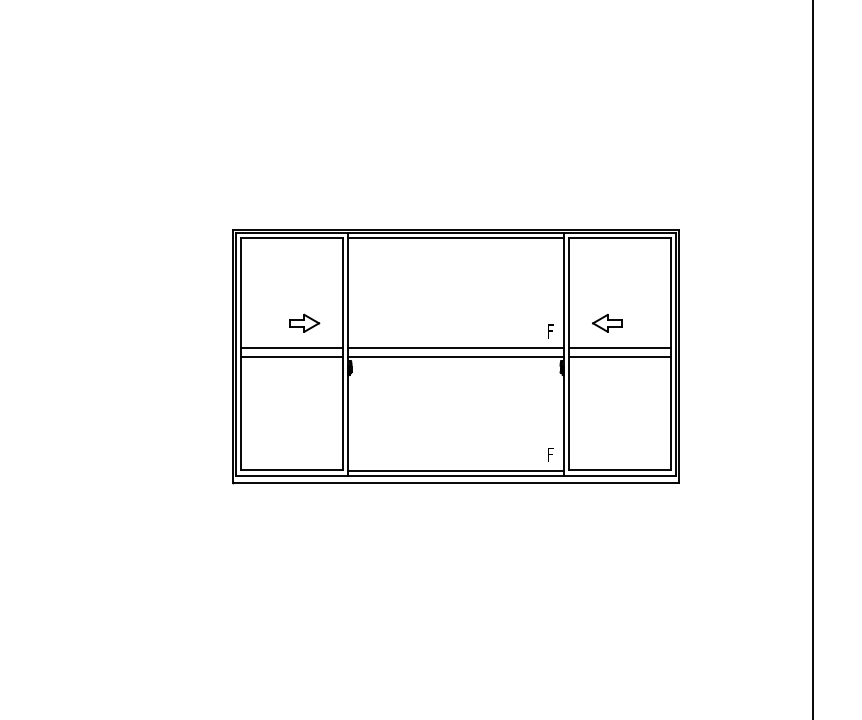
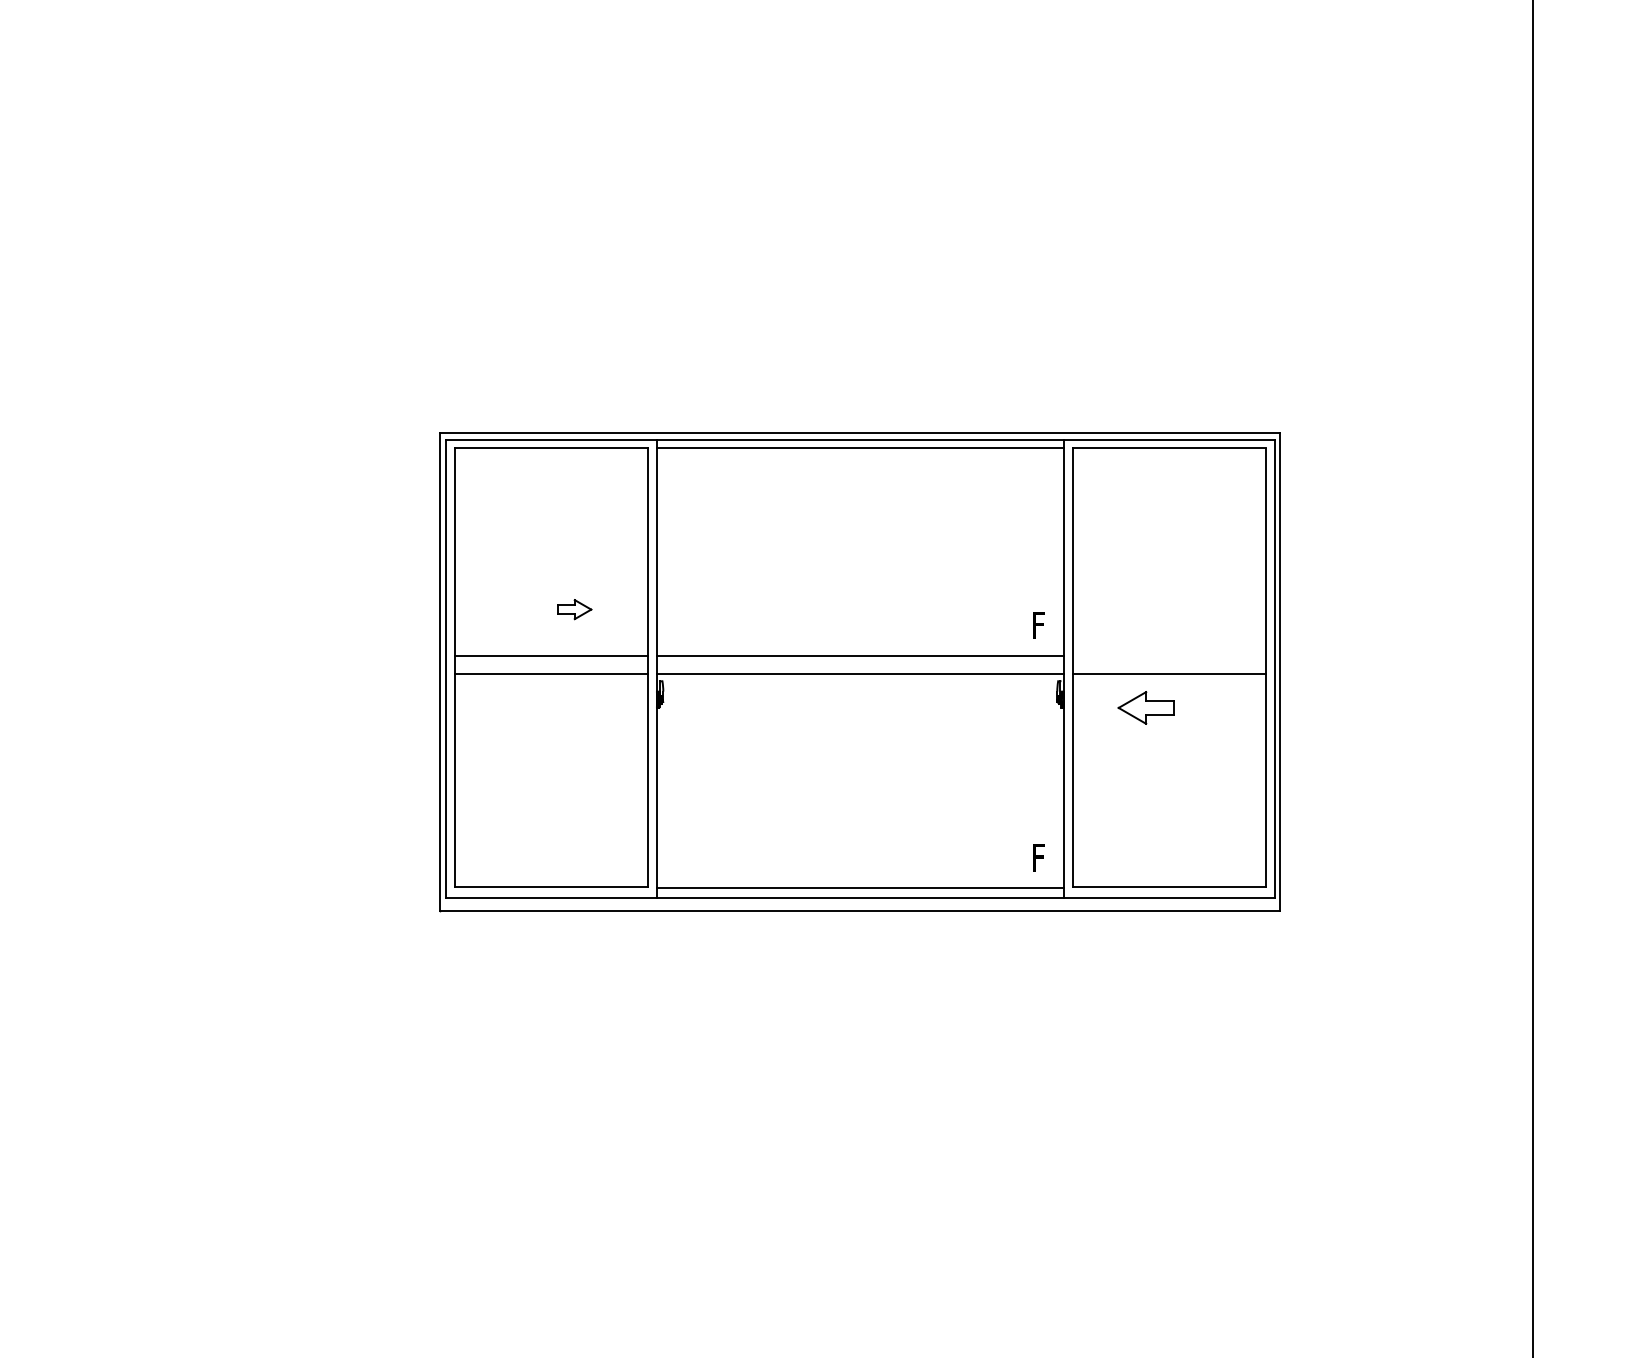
part: (304, 322) -> (574, 608), size x0.6
part: (607, 323) -> (1145, 708), moved
line: (619, 347) -> (1168, 655), removed

